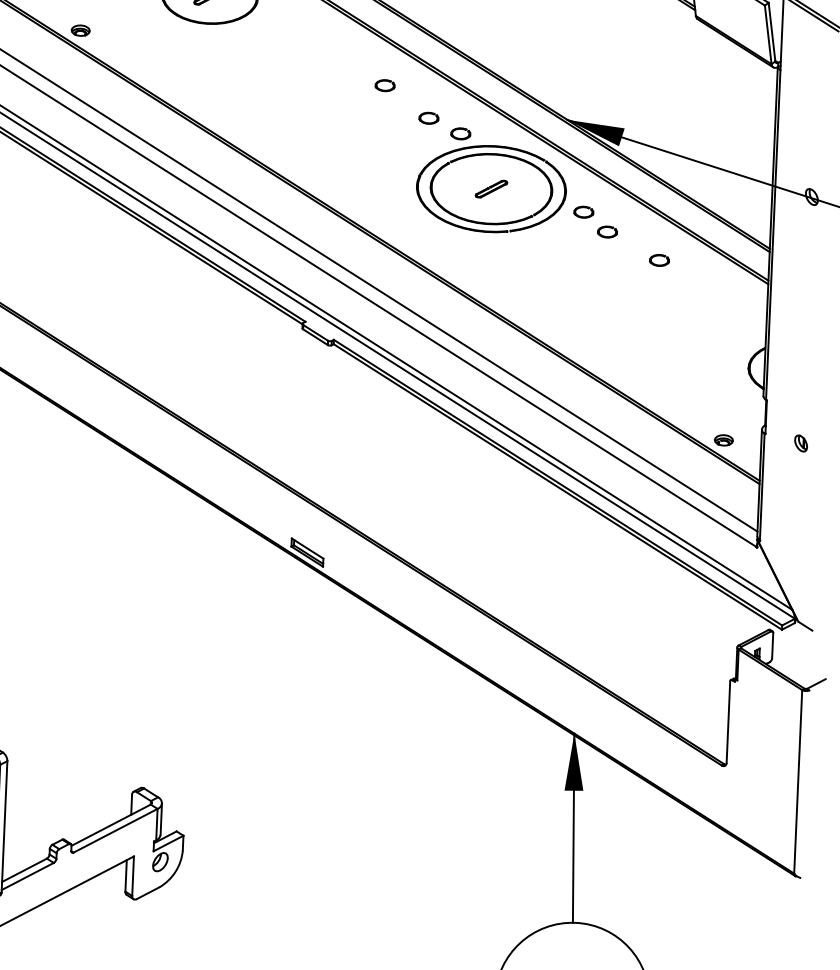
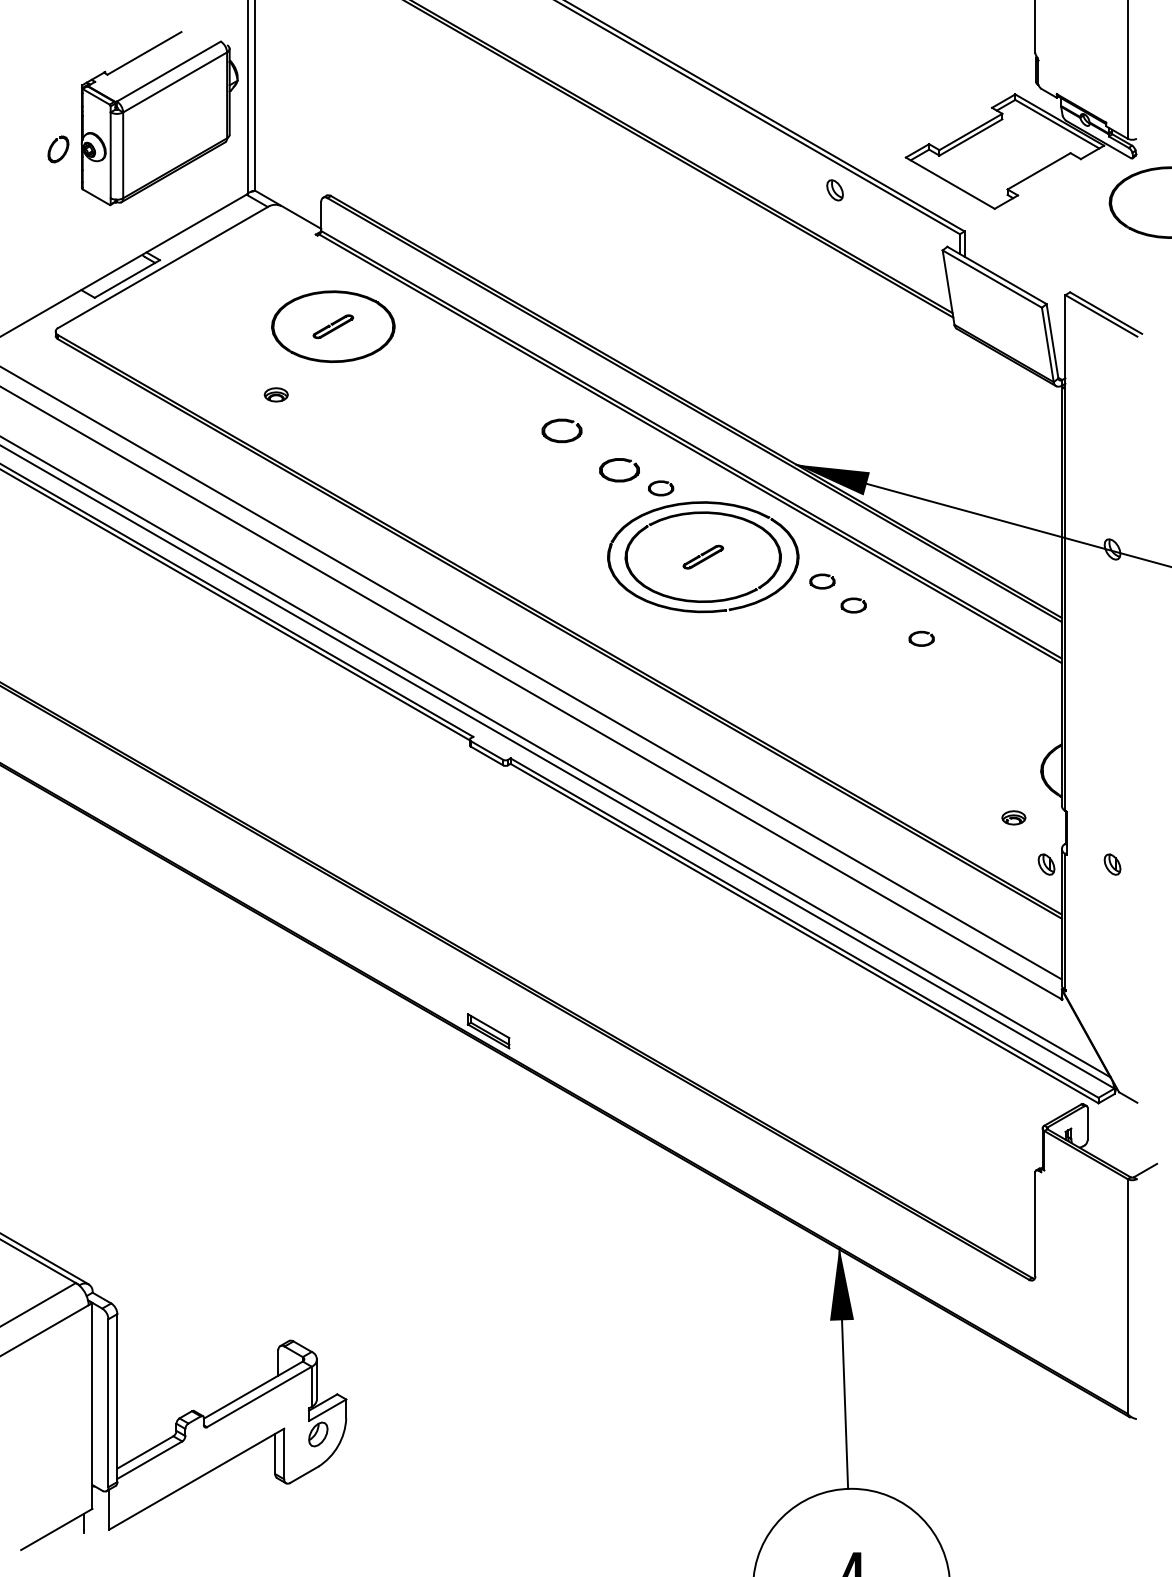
part: (80, 30) -> (275, 394), moved
part: (384, 85) -> (561, 431), size x1.6
part: (428, 118) -> (619, 470), size x1.6
part: (723, 440) -> (1013, 817), moved
part: (749, 441) -> (1046, 864), added

